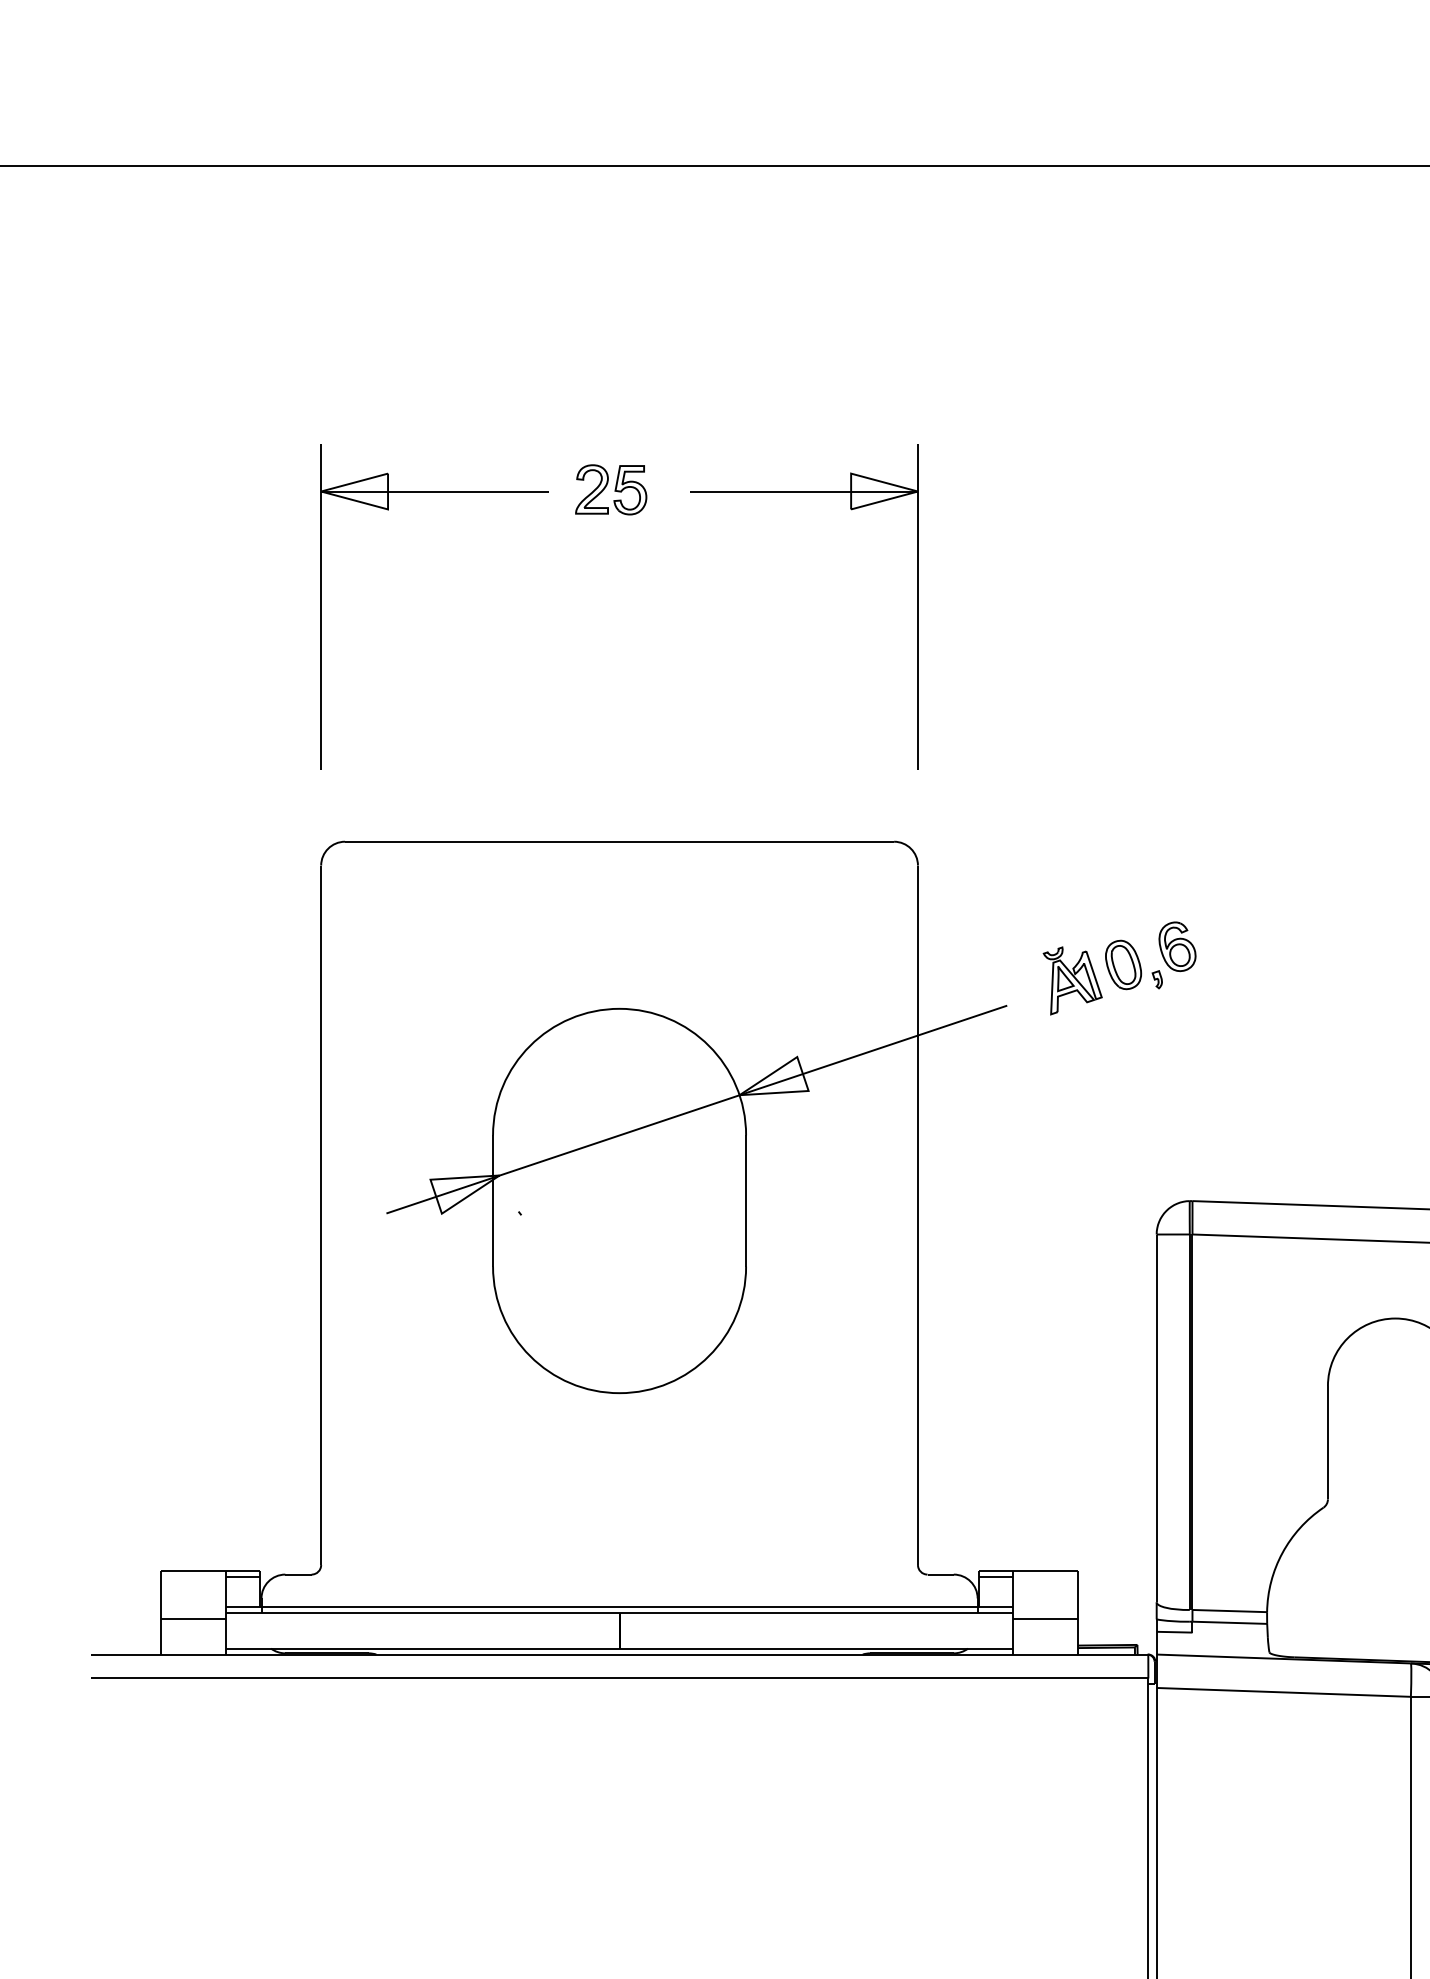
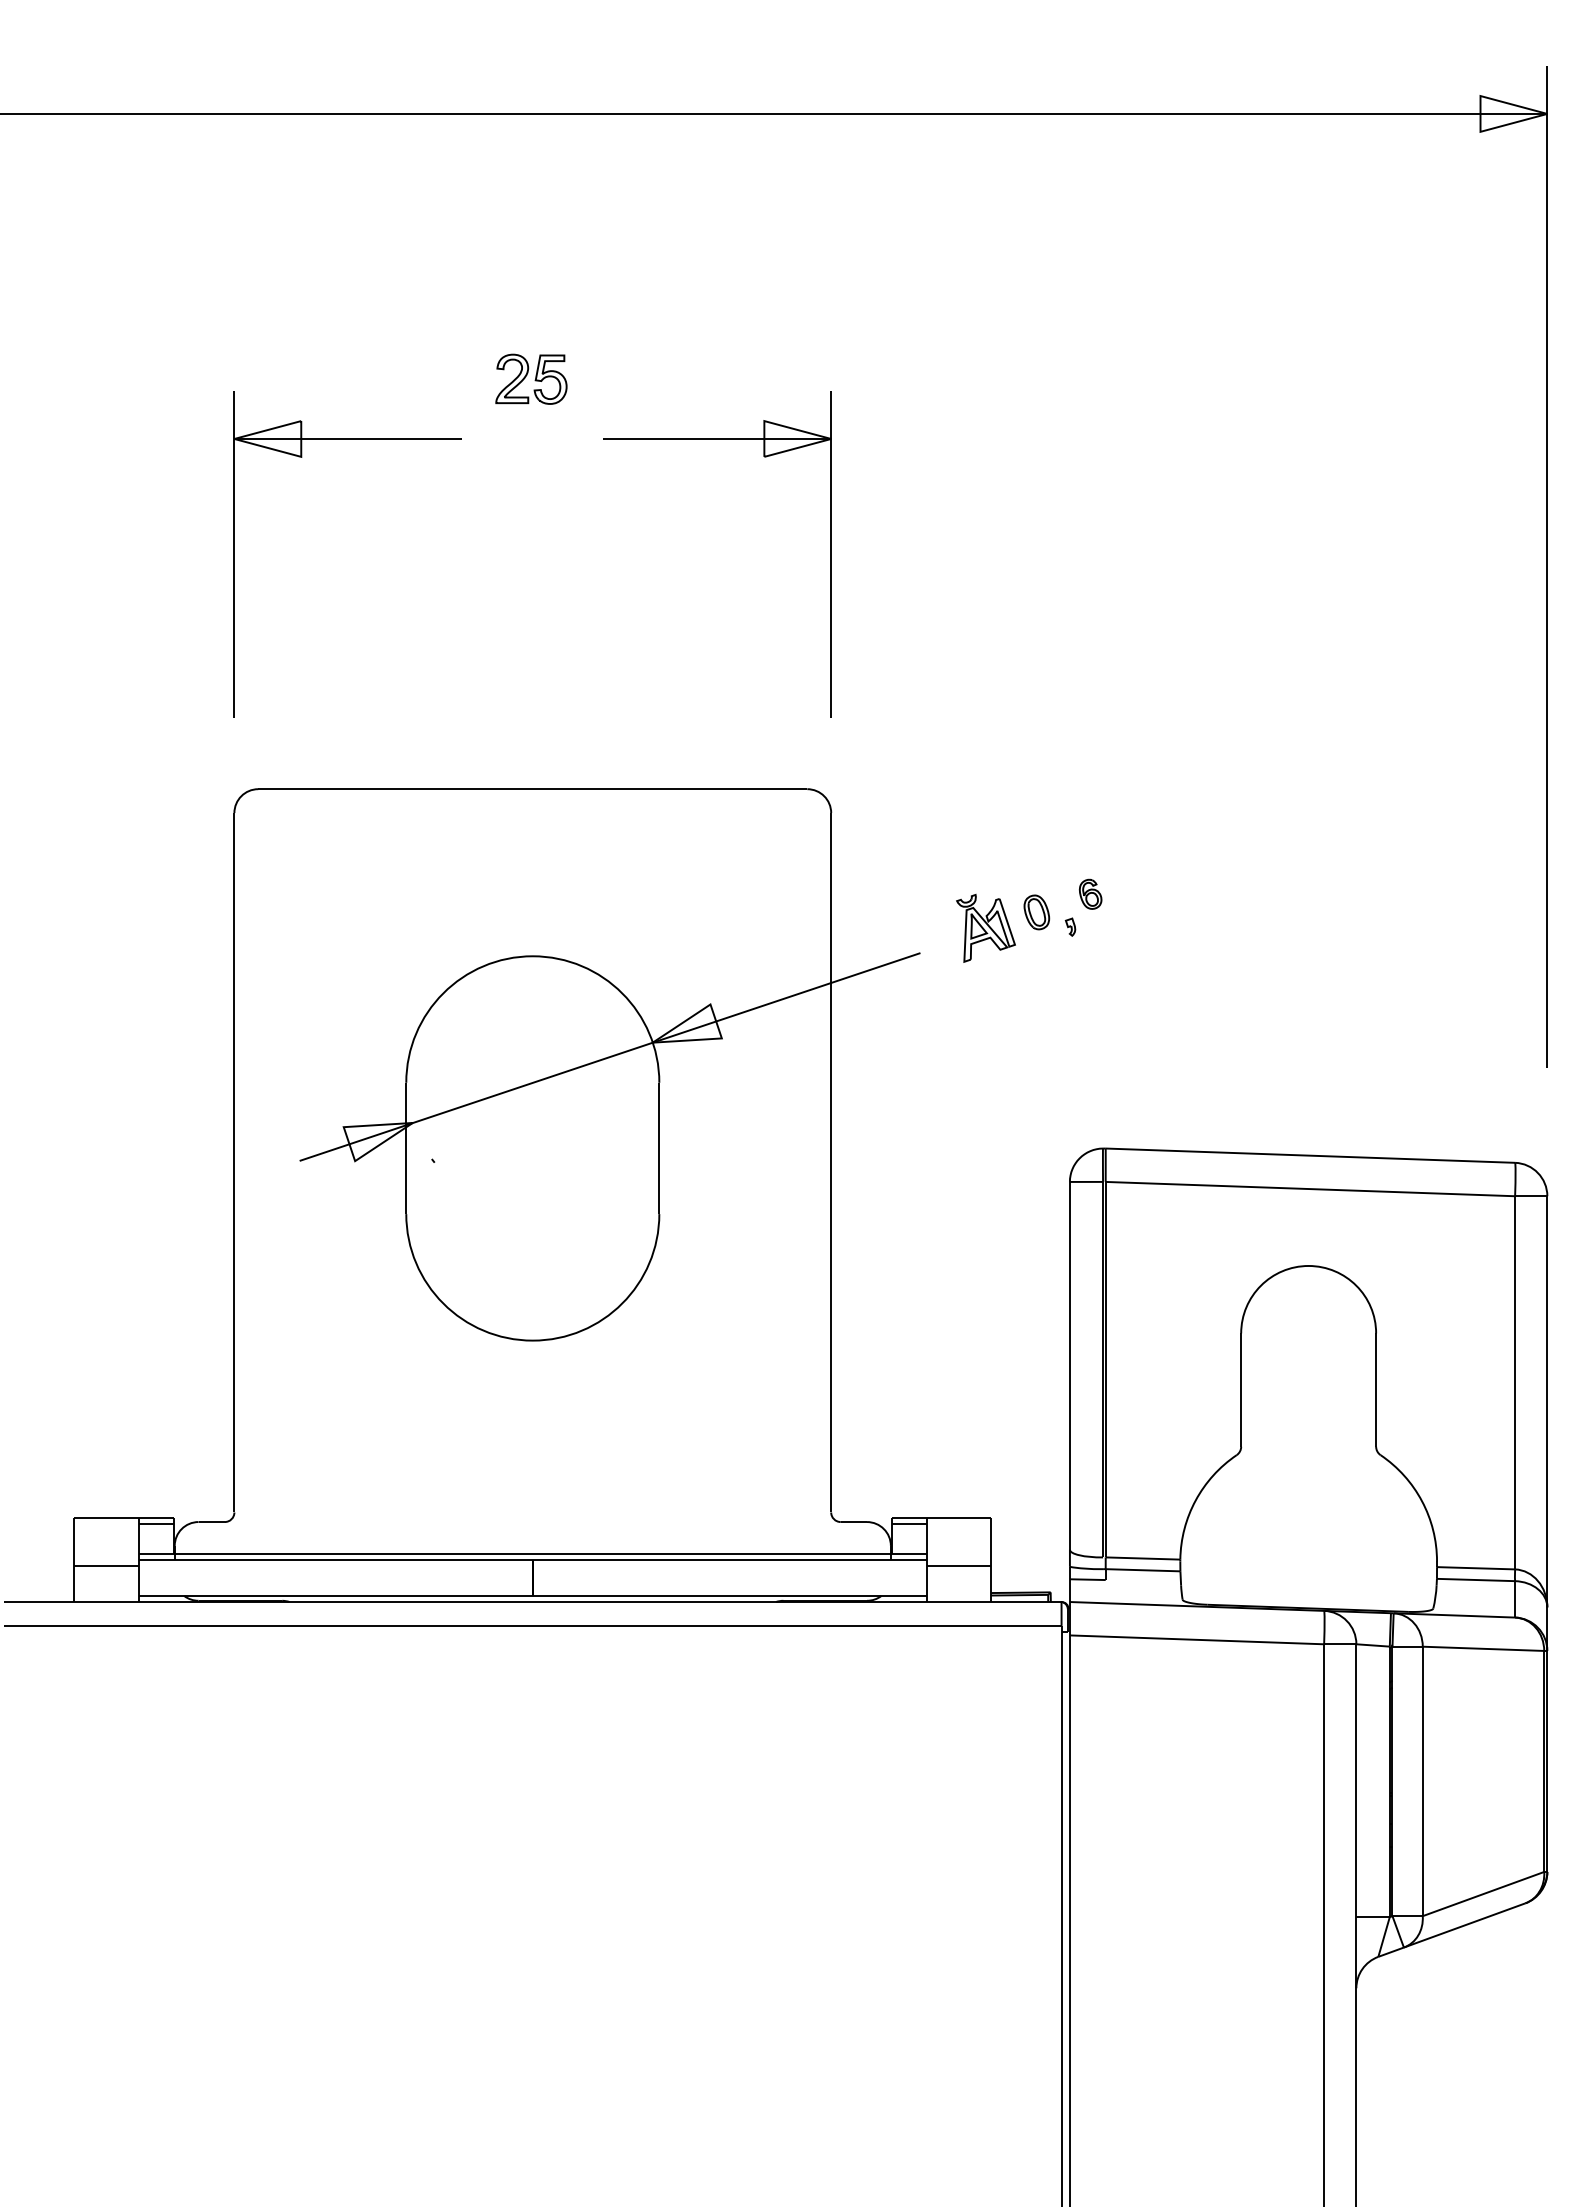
part: (611, 489) -> (531, 378), moved
part: (1177, 947) -> (1090, 894), size x0.6
part: (1123, 965) -> (1036, 912), size x0.7

